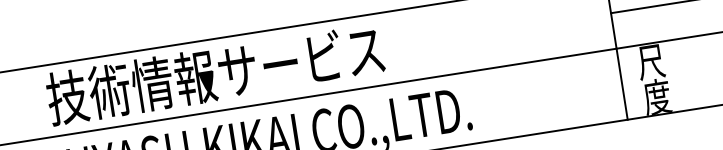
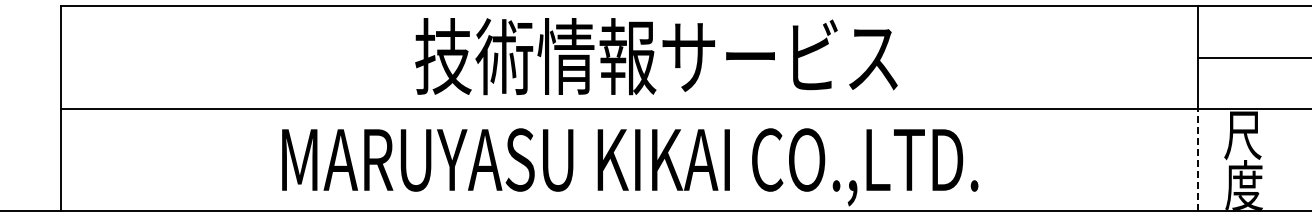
text: (215, 74) -> (656, 56), moved
line: (622, 83) -> (1197, 159), solid -> dashed

